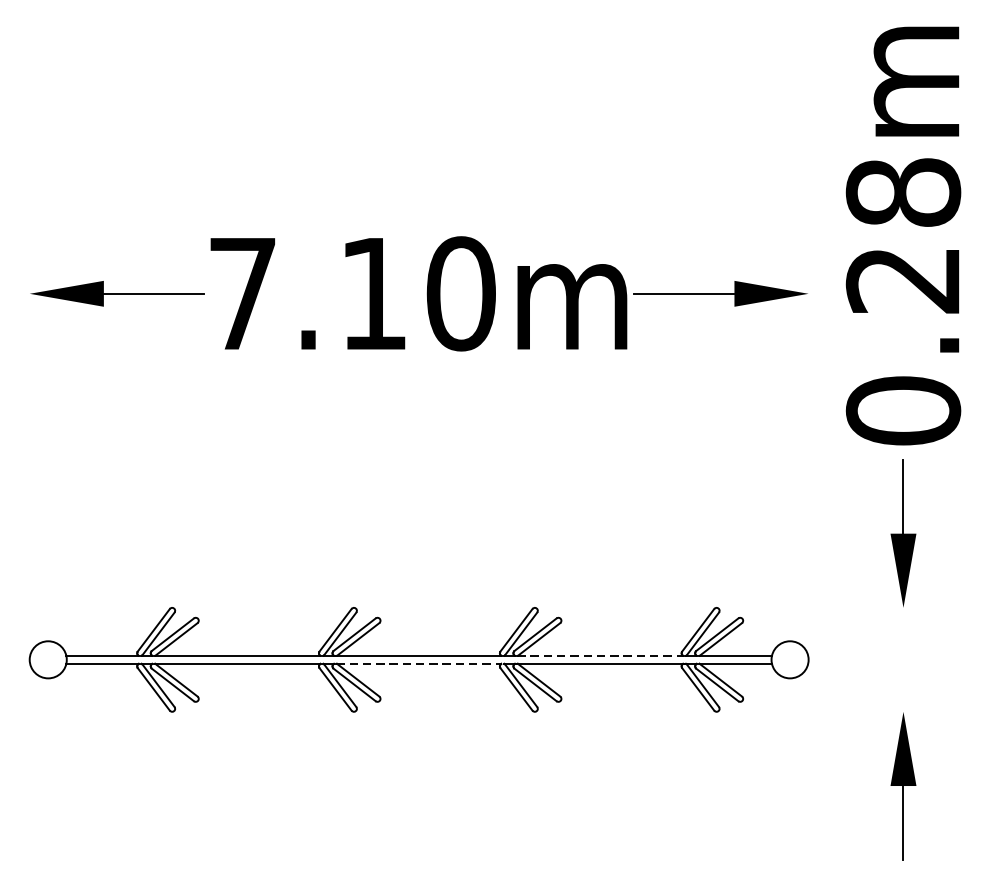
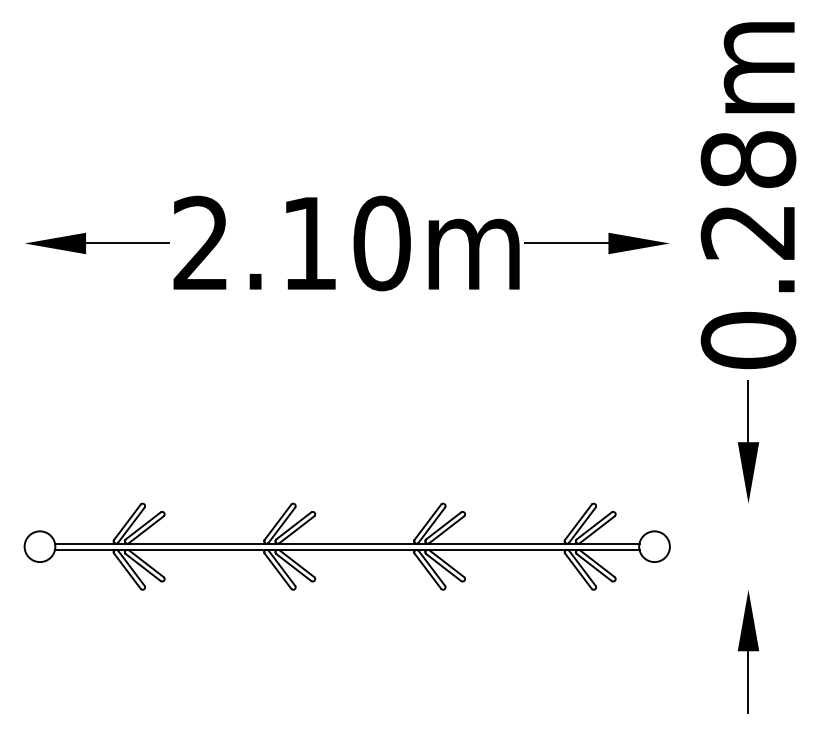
text: (242, 292) -> (200, 242), 7.10m -> 2.10m
line: (601, 655) -> (498, 543), dashed -> solid
line: (419, 663) -> (347, 549), dashed -> solid

